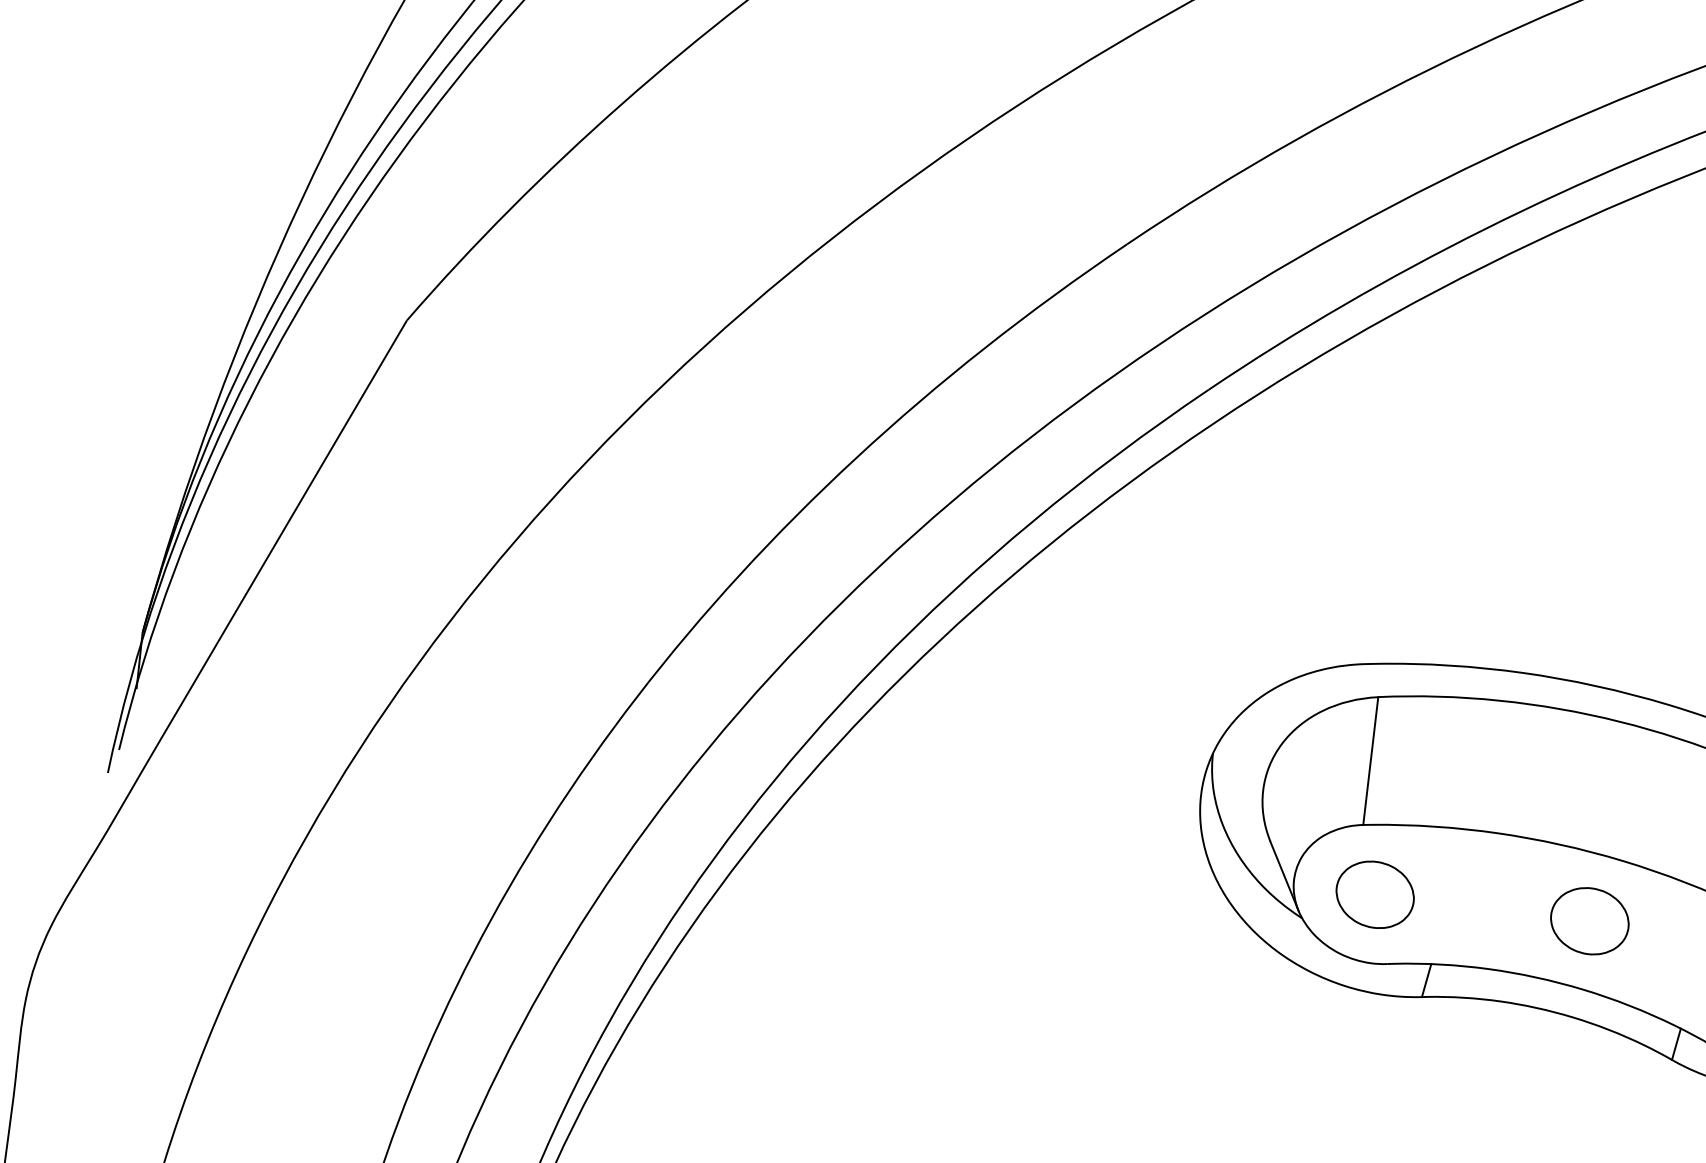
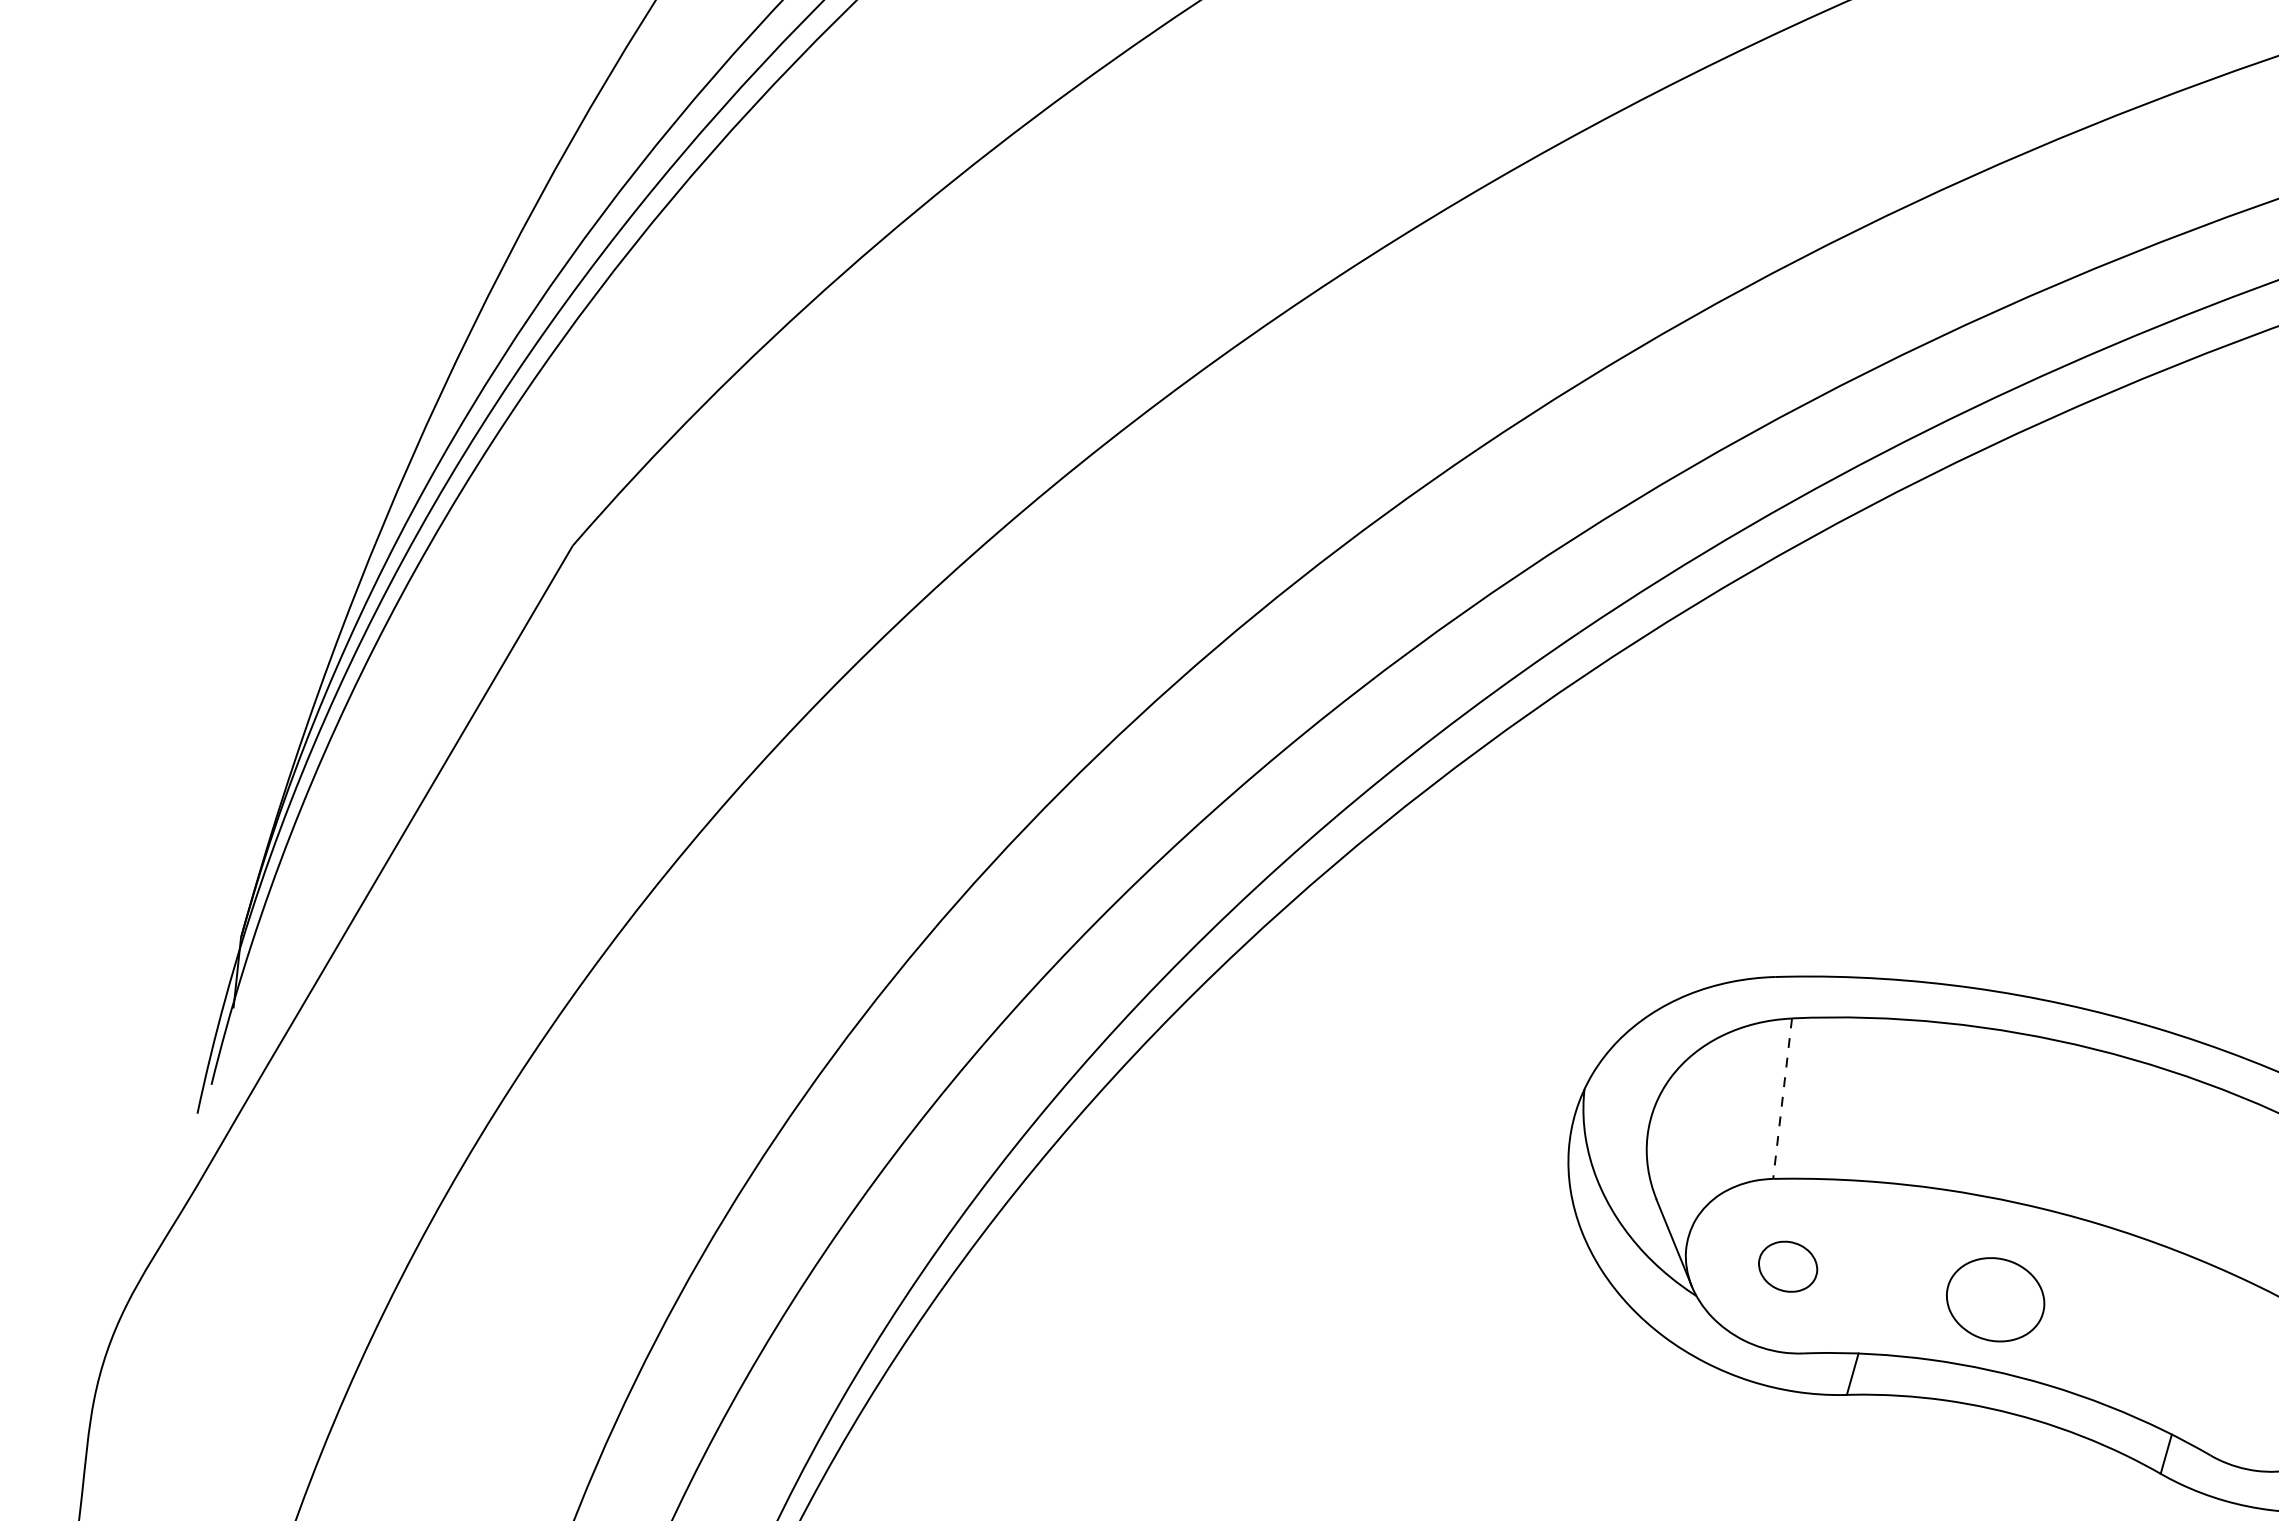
line: (1370, 760) -> (1782, 1098), solid -> dashed
part: (1374, 894) -> (1787, 1266), size x0.6
part: (1589, 921) -> (1995, 1299), moved

